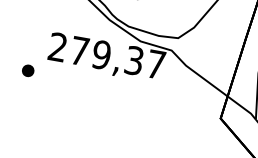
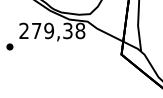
text: (156, 63) -> (80, 30), 279,37 -> 279,38

